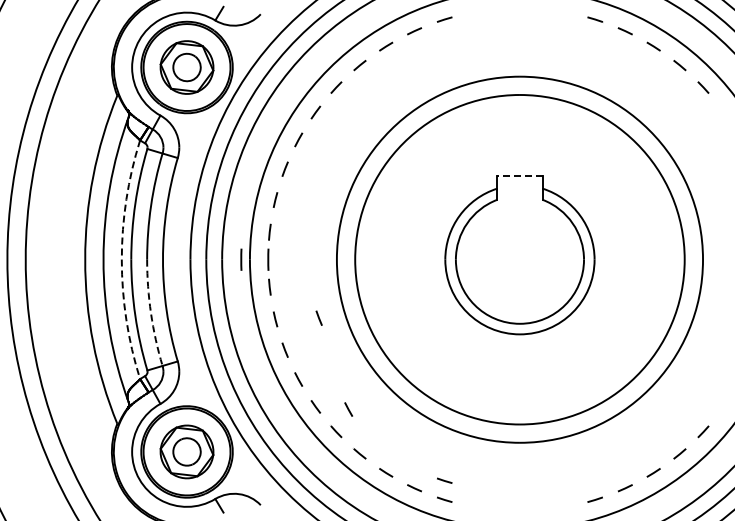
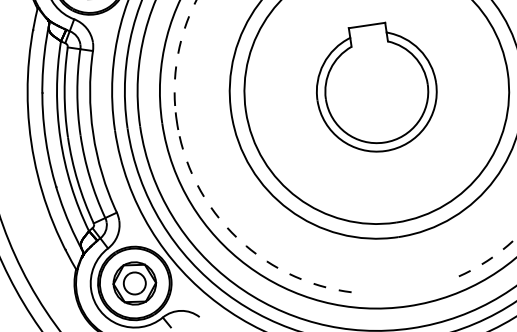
line: (519, 176) -> (366, 25), dashed -> solid
arc: (121, 259) -> (60, 138), dashed -> solid
line: (241, 259) -> (155, 124), removed
arc: (151, 313) -> (90, 177), dashed -> solid
line: (318, 317) -> (223, 161), removed
line: (348, 409) -> (258, 230), removed
line: (444, 480) -> (342, 275), removed

